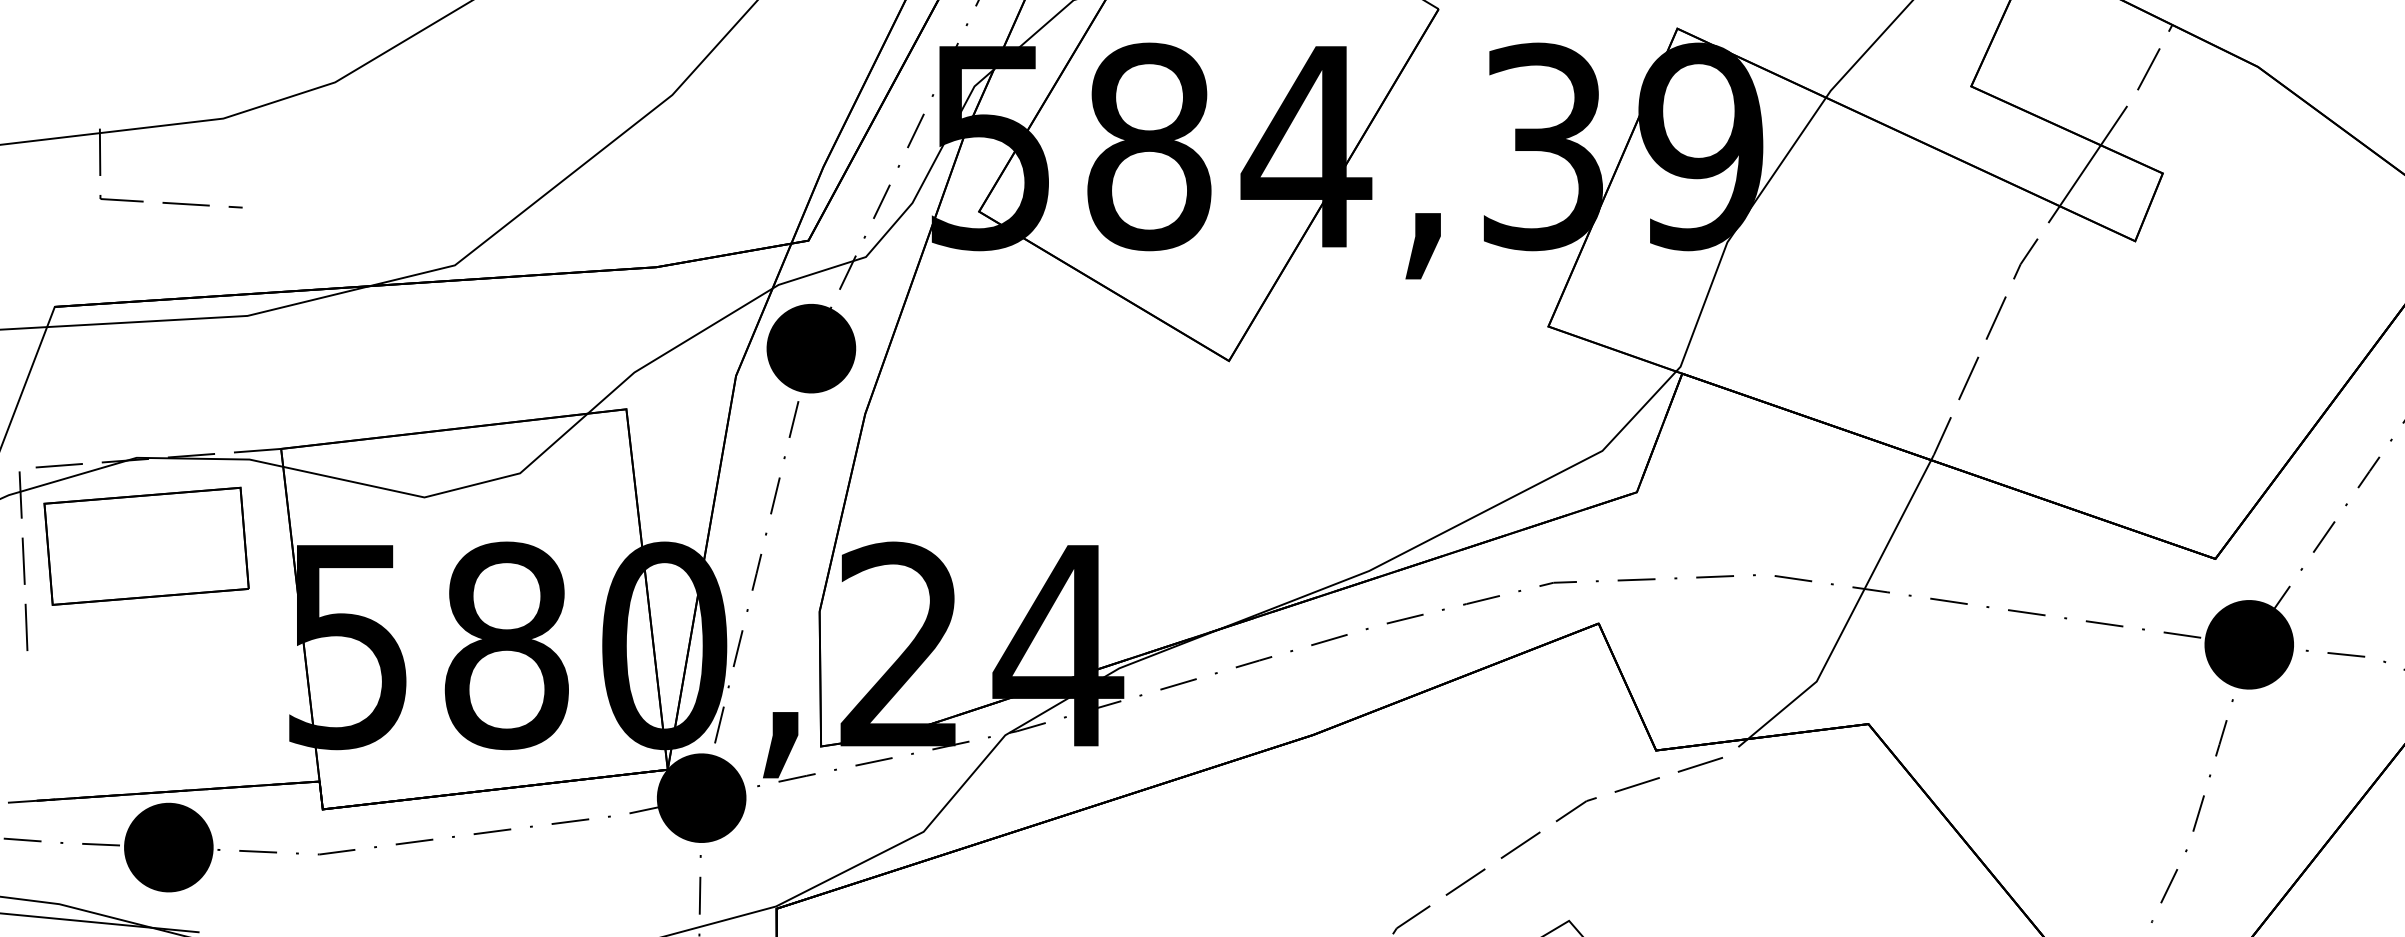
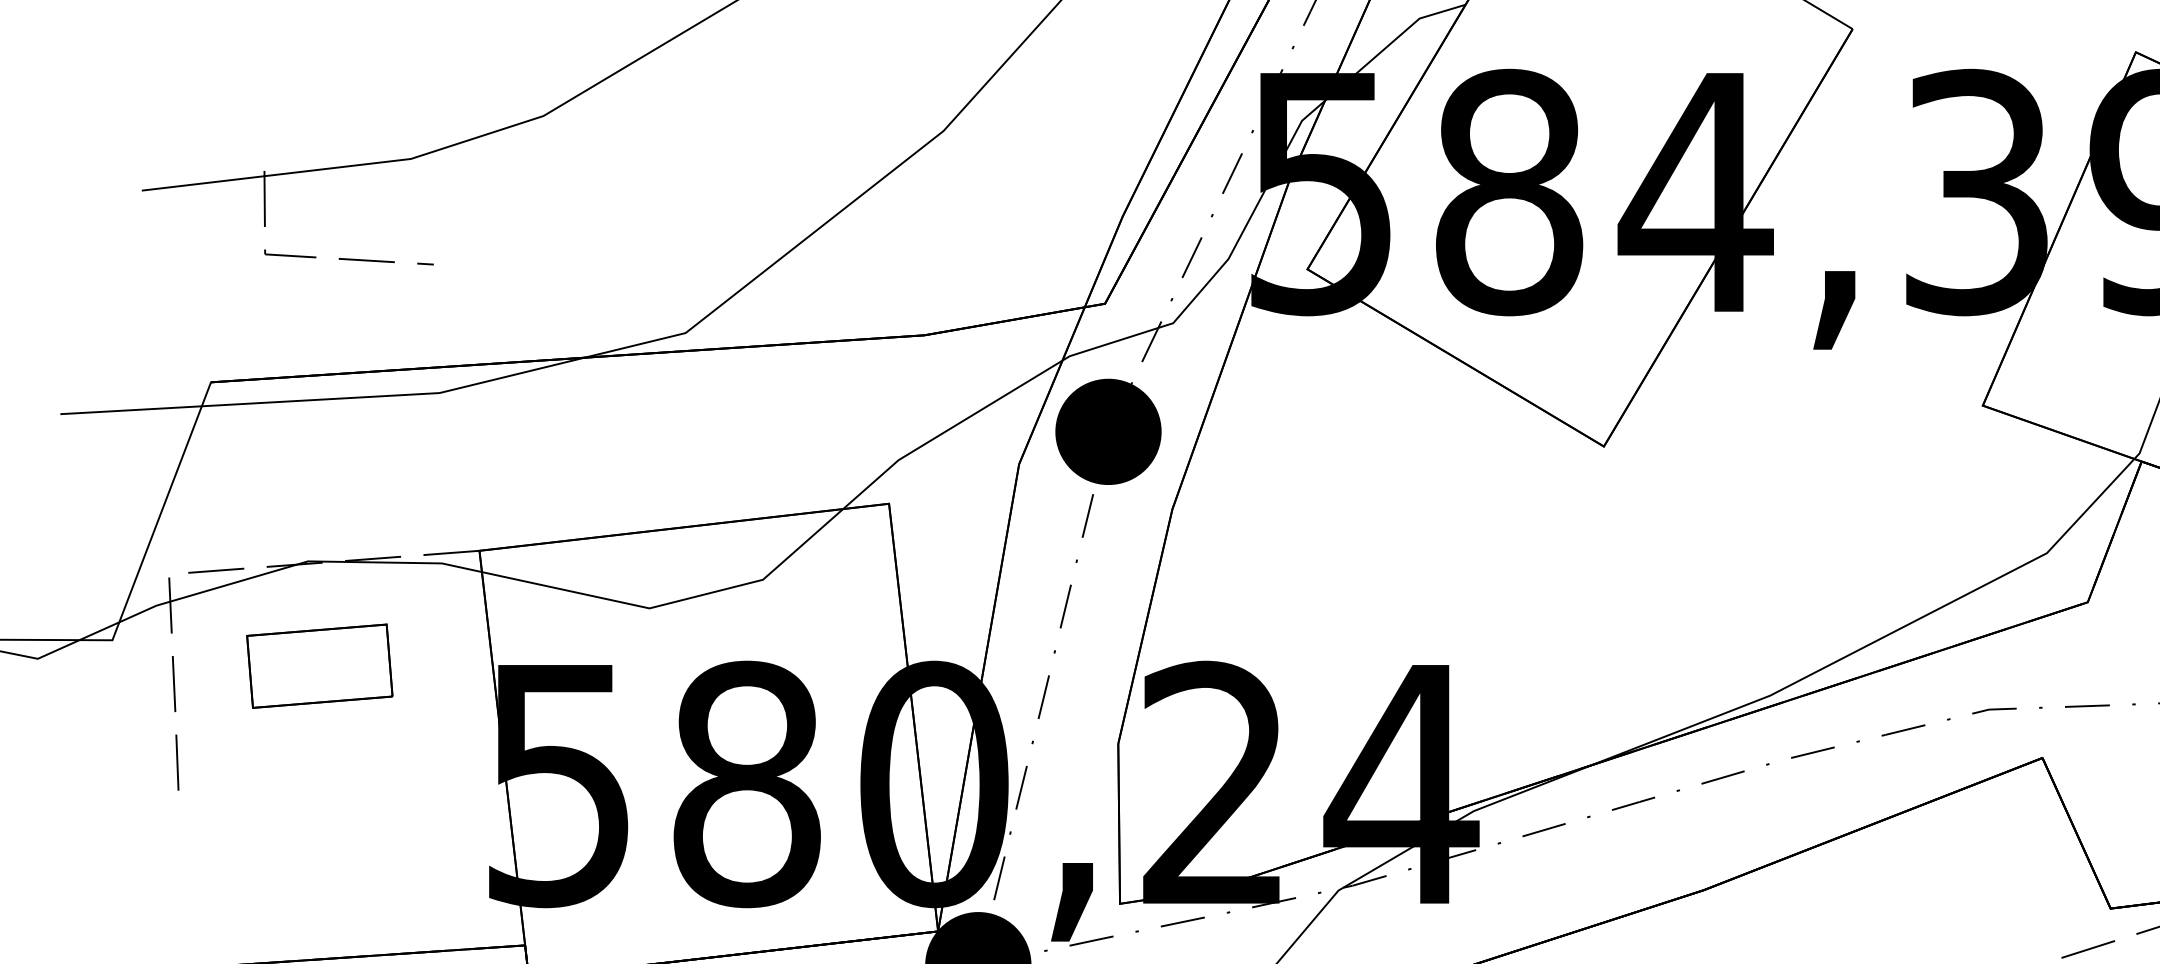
part: (146, 545) -> (319, 665), size x0.6

